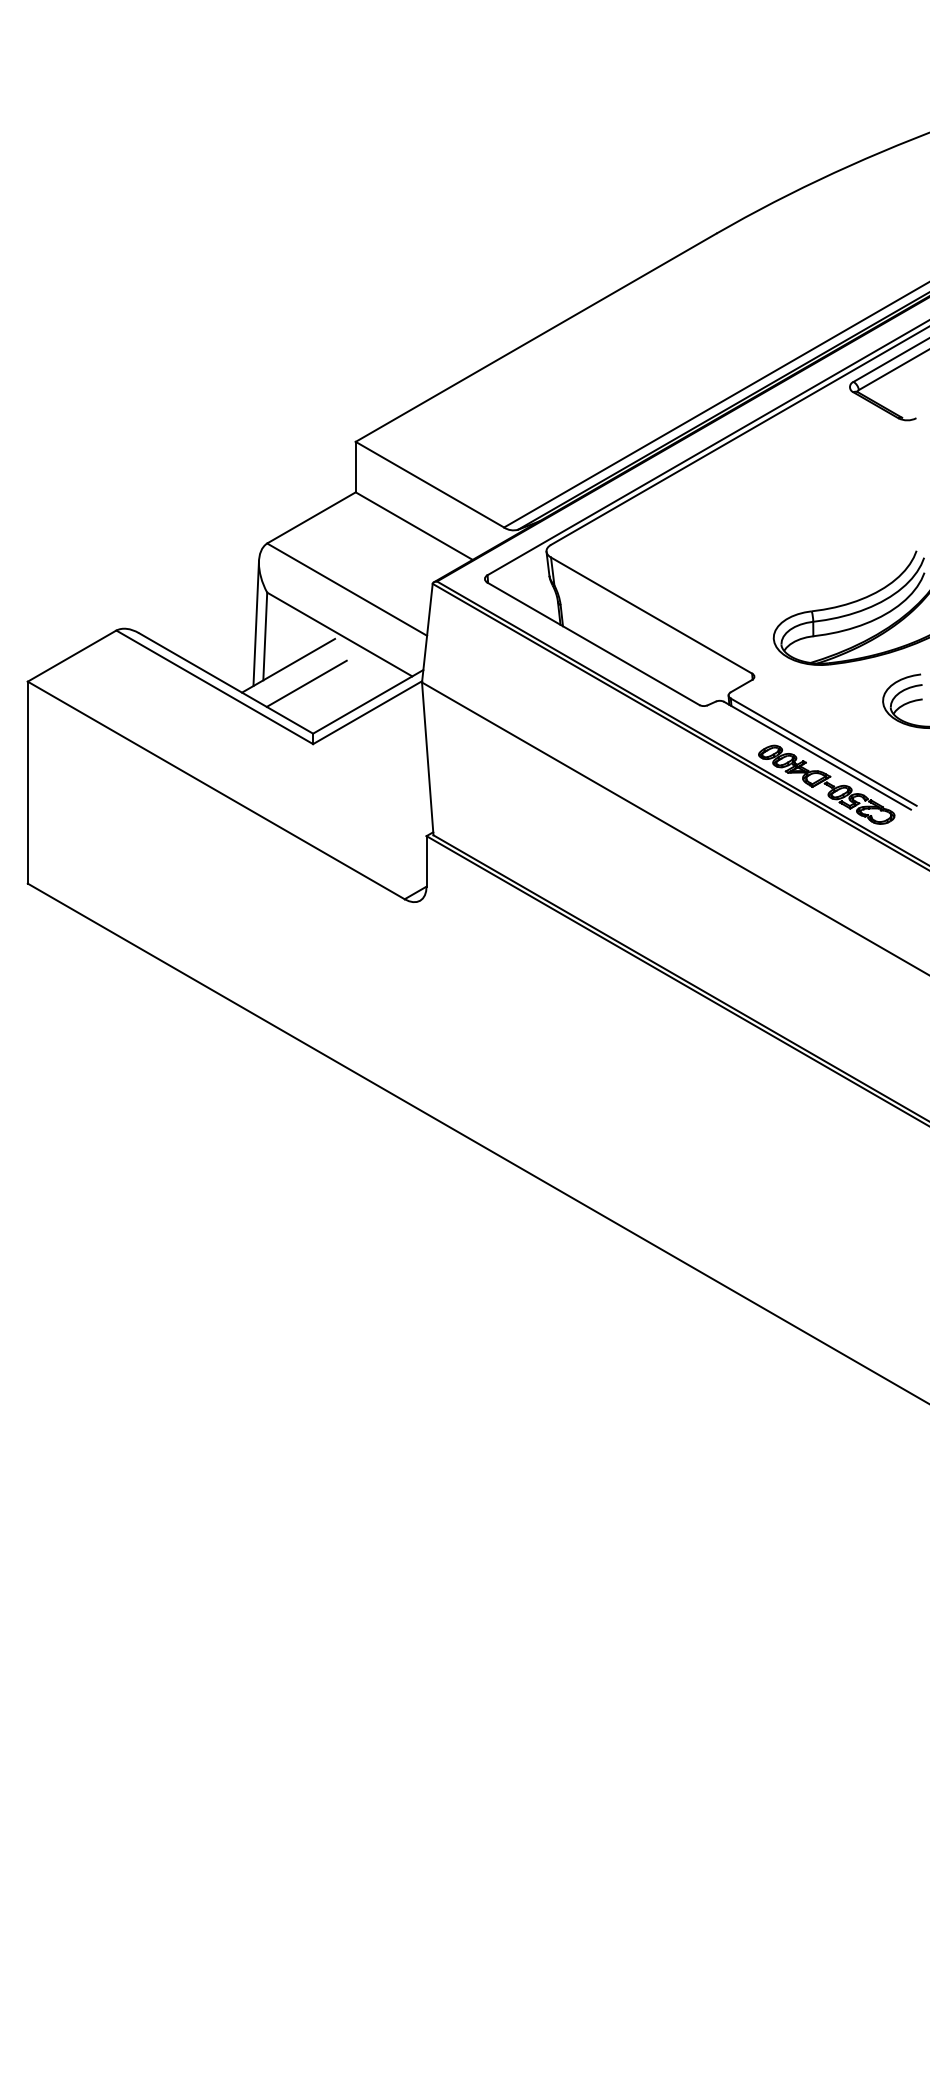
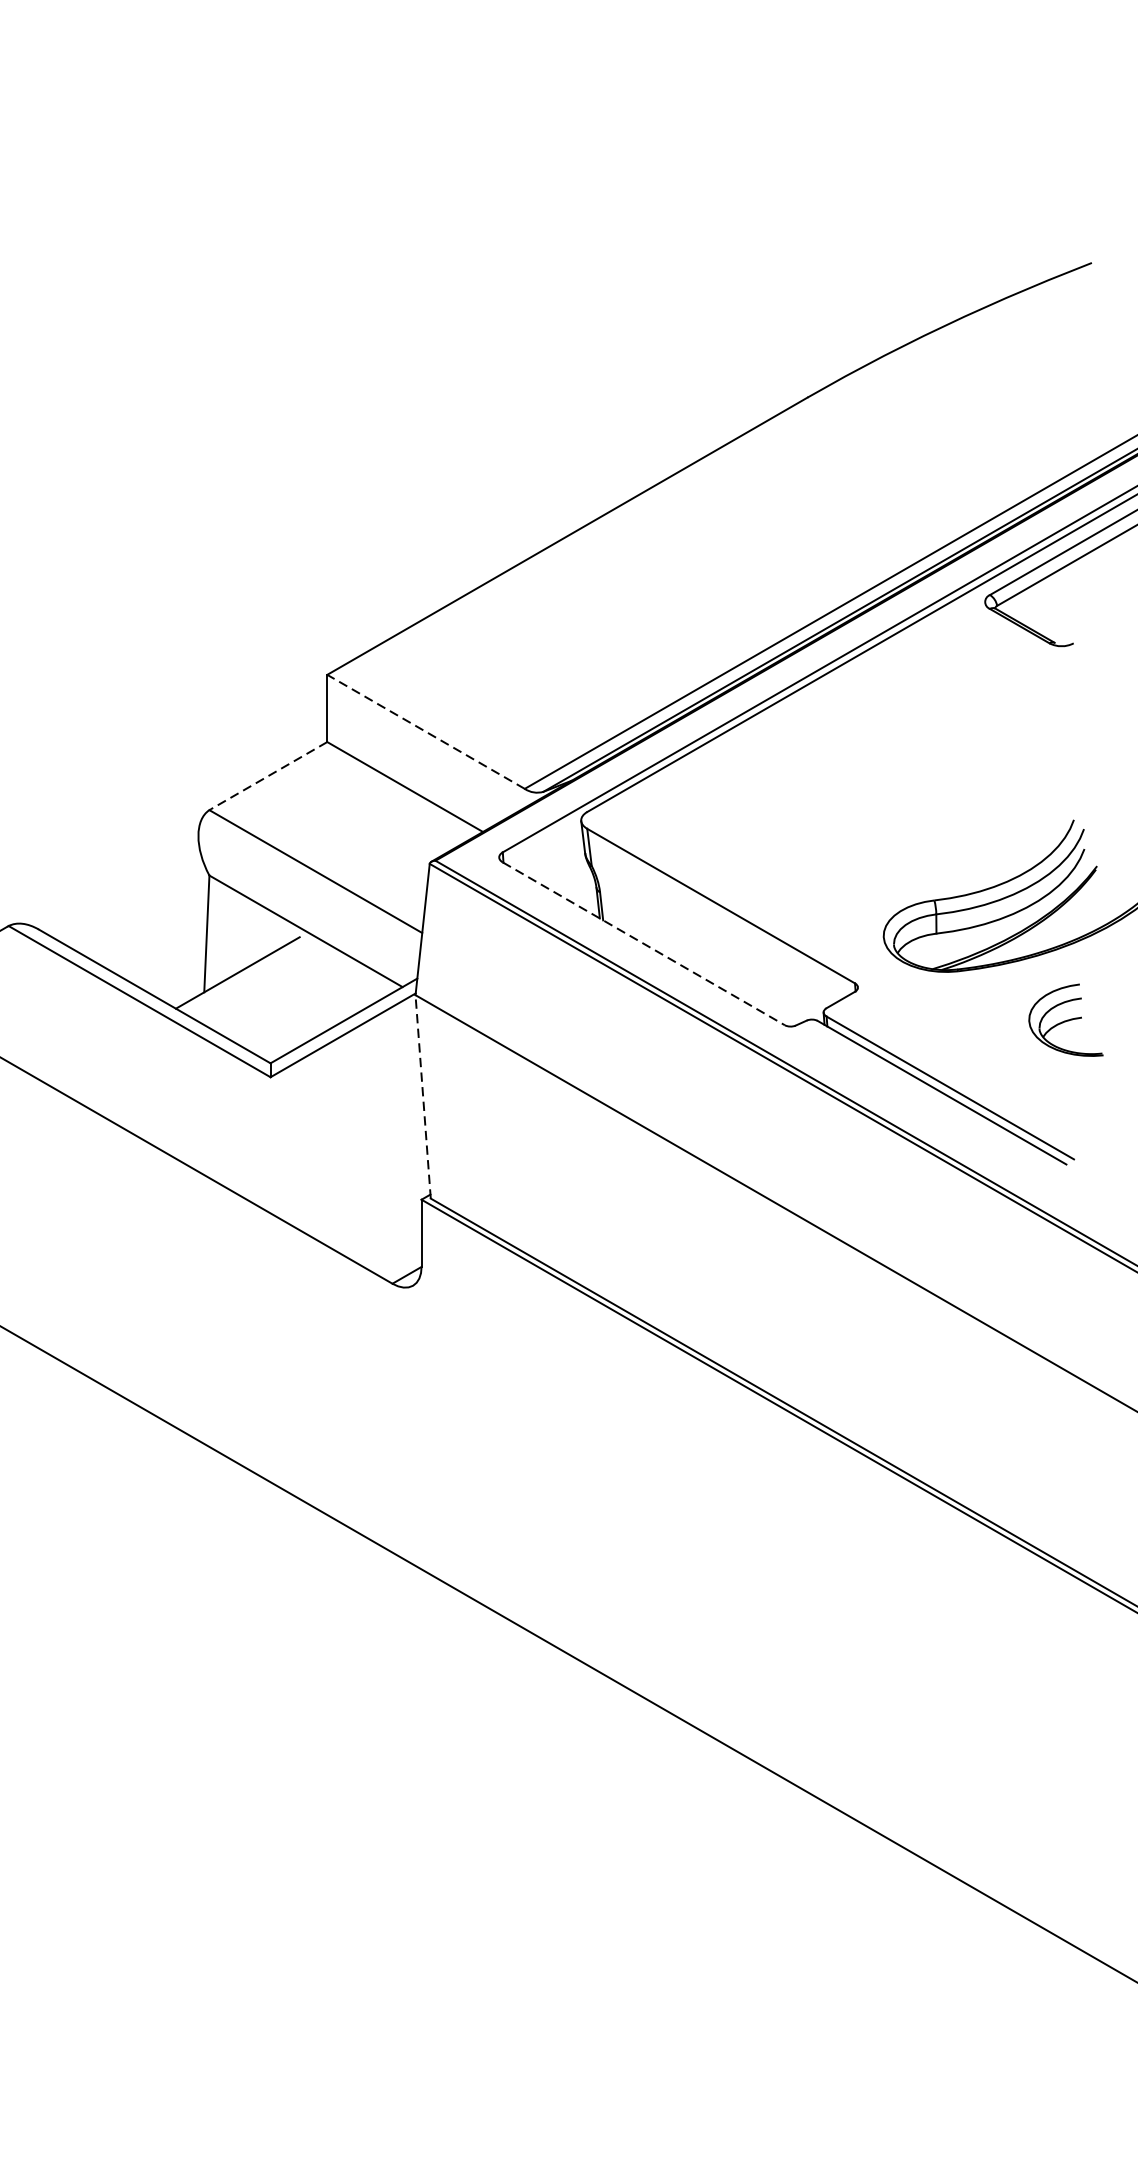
line: (429, 484) -> (425, 731), solid -> dashed
line: (311, 517) -> (268, 775), solid -> dashed
line: (255, 623) -> (193, 916), removed
line: (593, 644) -> (643, 944), solid -> dashed
line: (306, 683) -> (261, 996), removed
line: (427, 758) -> (422, 1096), solid -> dashed
part: (826, 784) -> (953, 1130), removed

